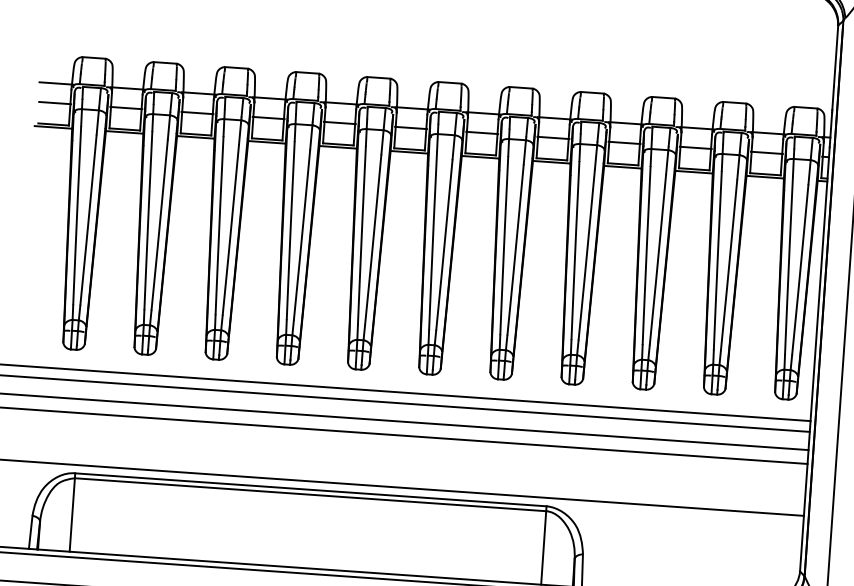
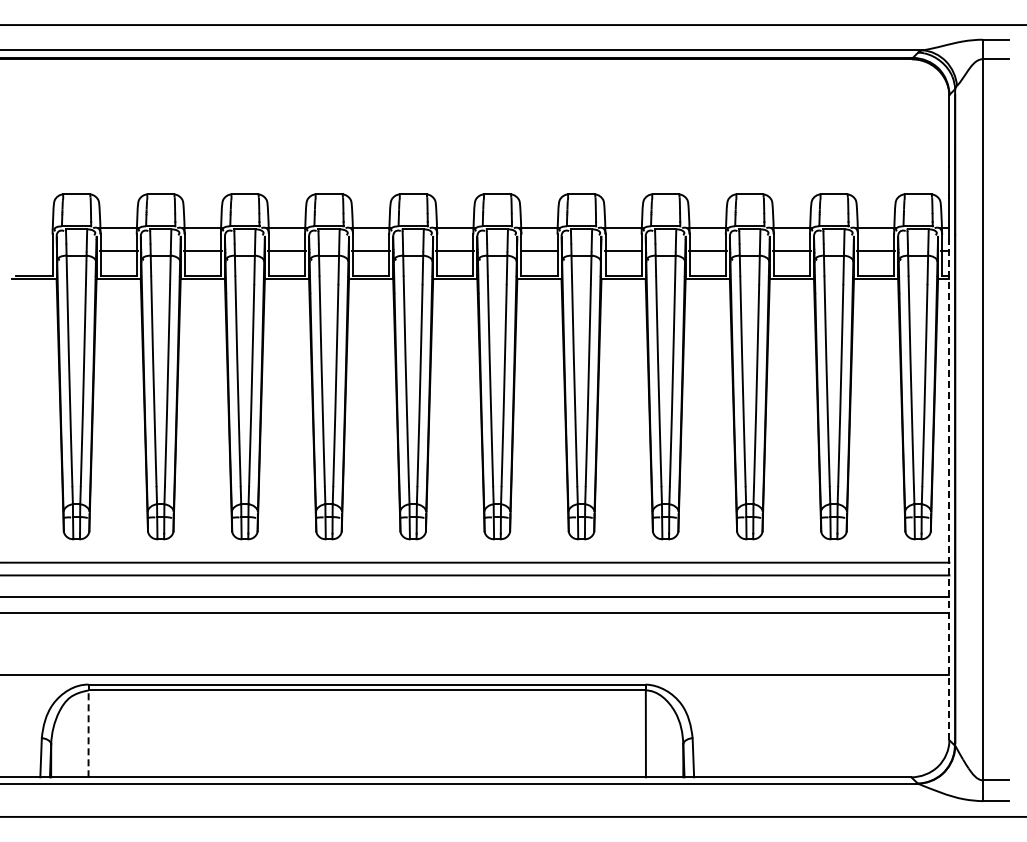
line: (56, 83) -> (34, 227), removed
line: (55, 102) -> (34, 250), removed
line: (814, 359) -> (949, 489), solid -> dashed
line: (72, 514) -> (88, 733), solid -> dashed

